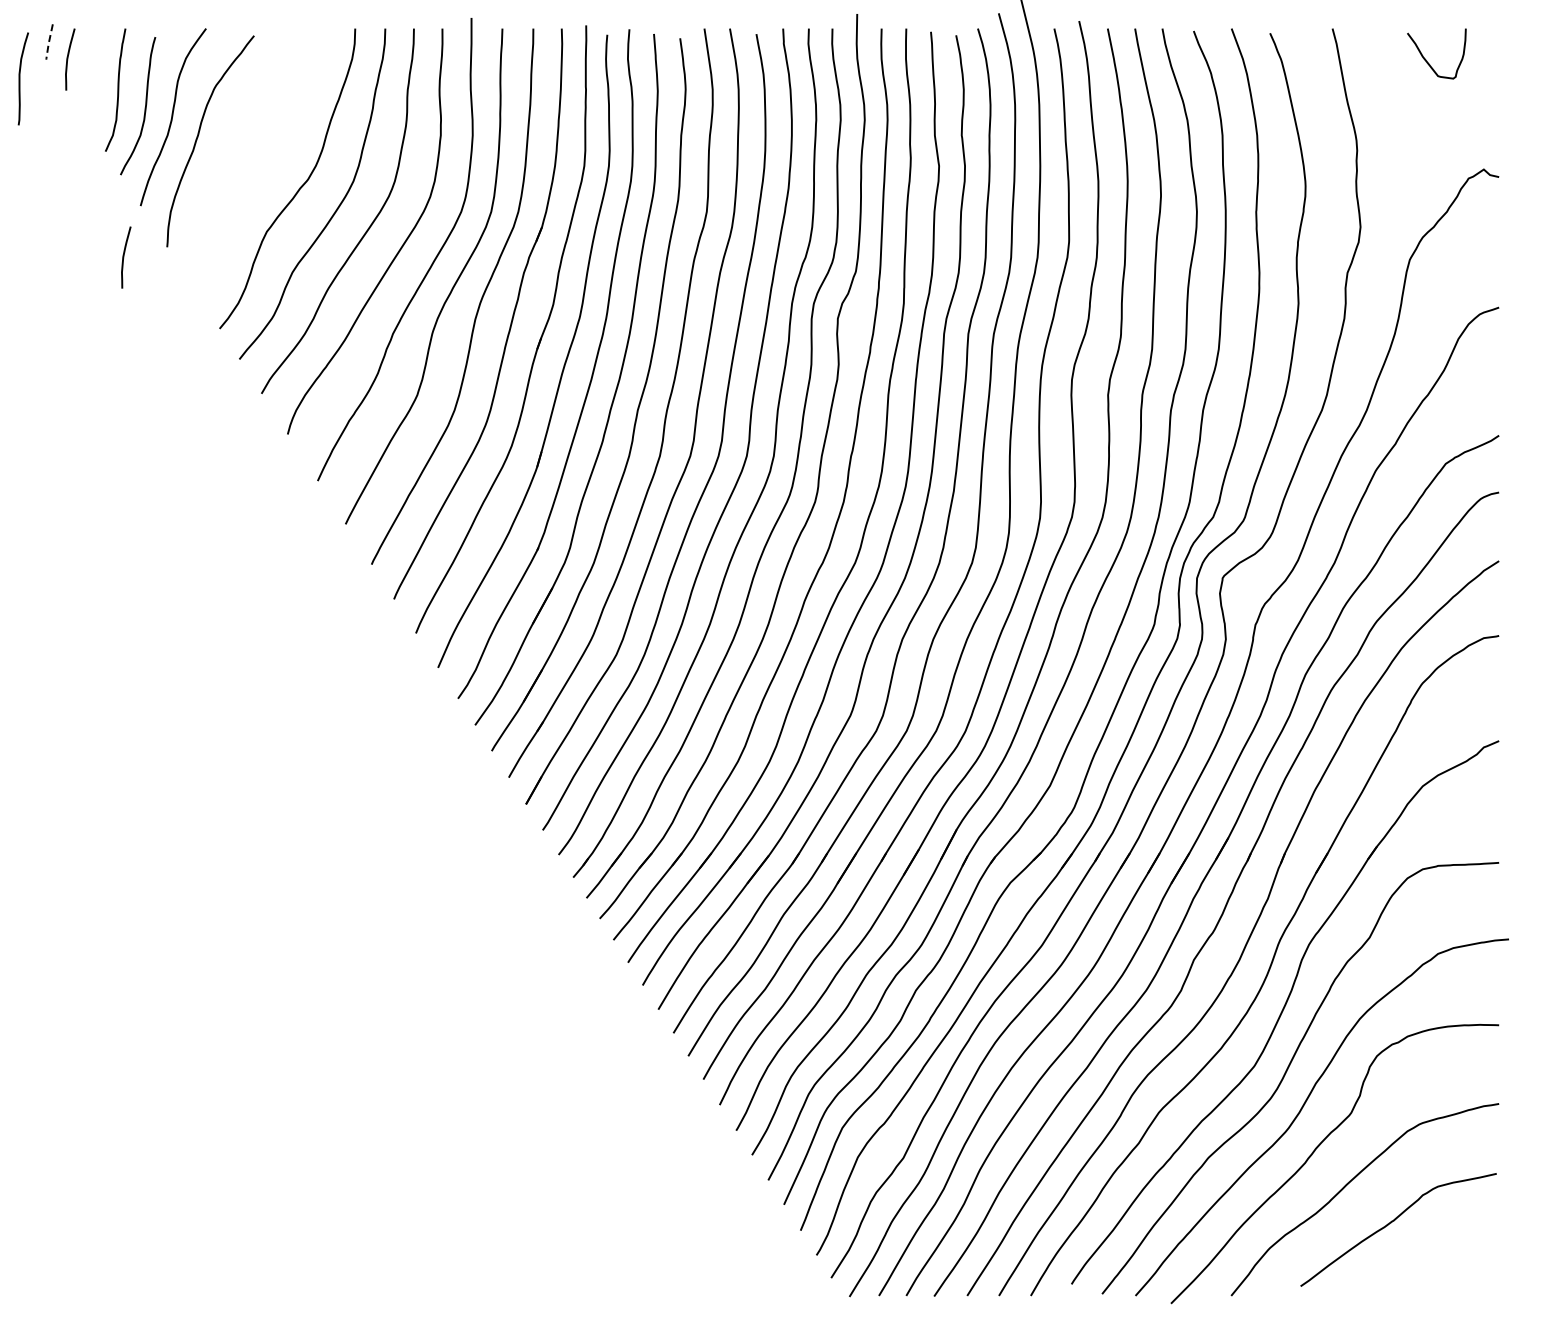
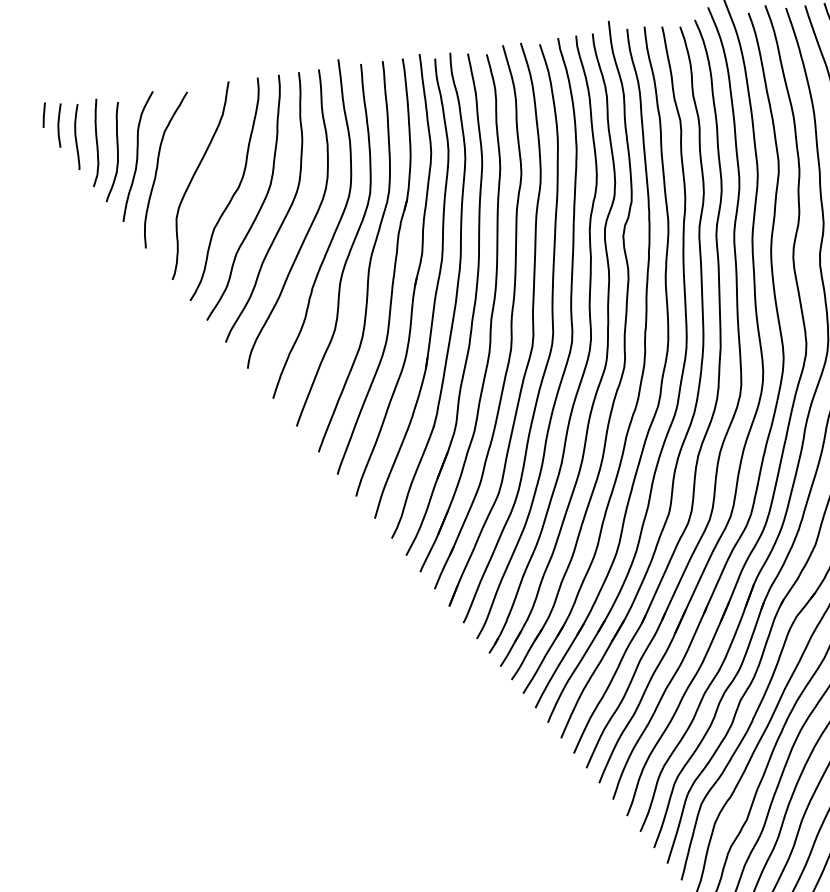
line: (48, 43) -> (43, 116), dashed -> solid
curve: (20, 78) -> (76, 137), moved
curve: (247, 156) -> (193, 177), added
curve: (124, 257) -> (116, 259), removed

